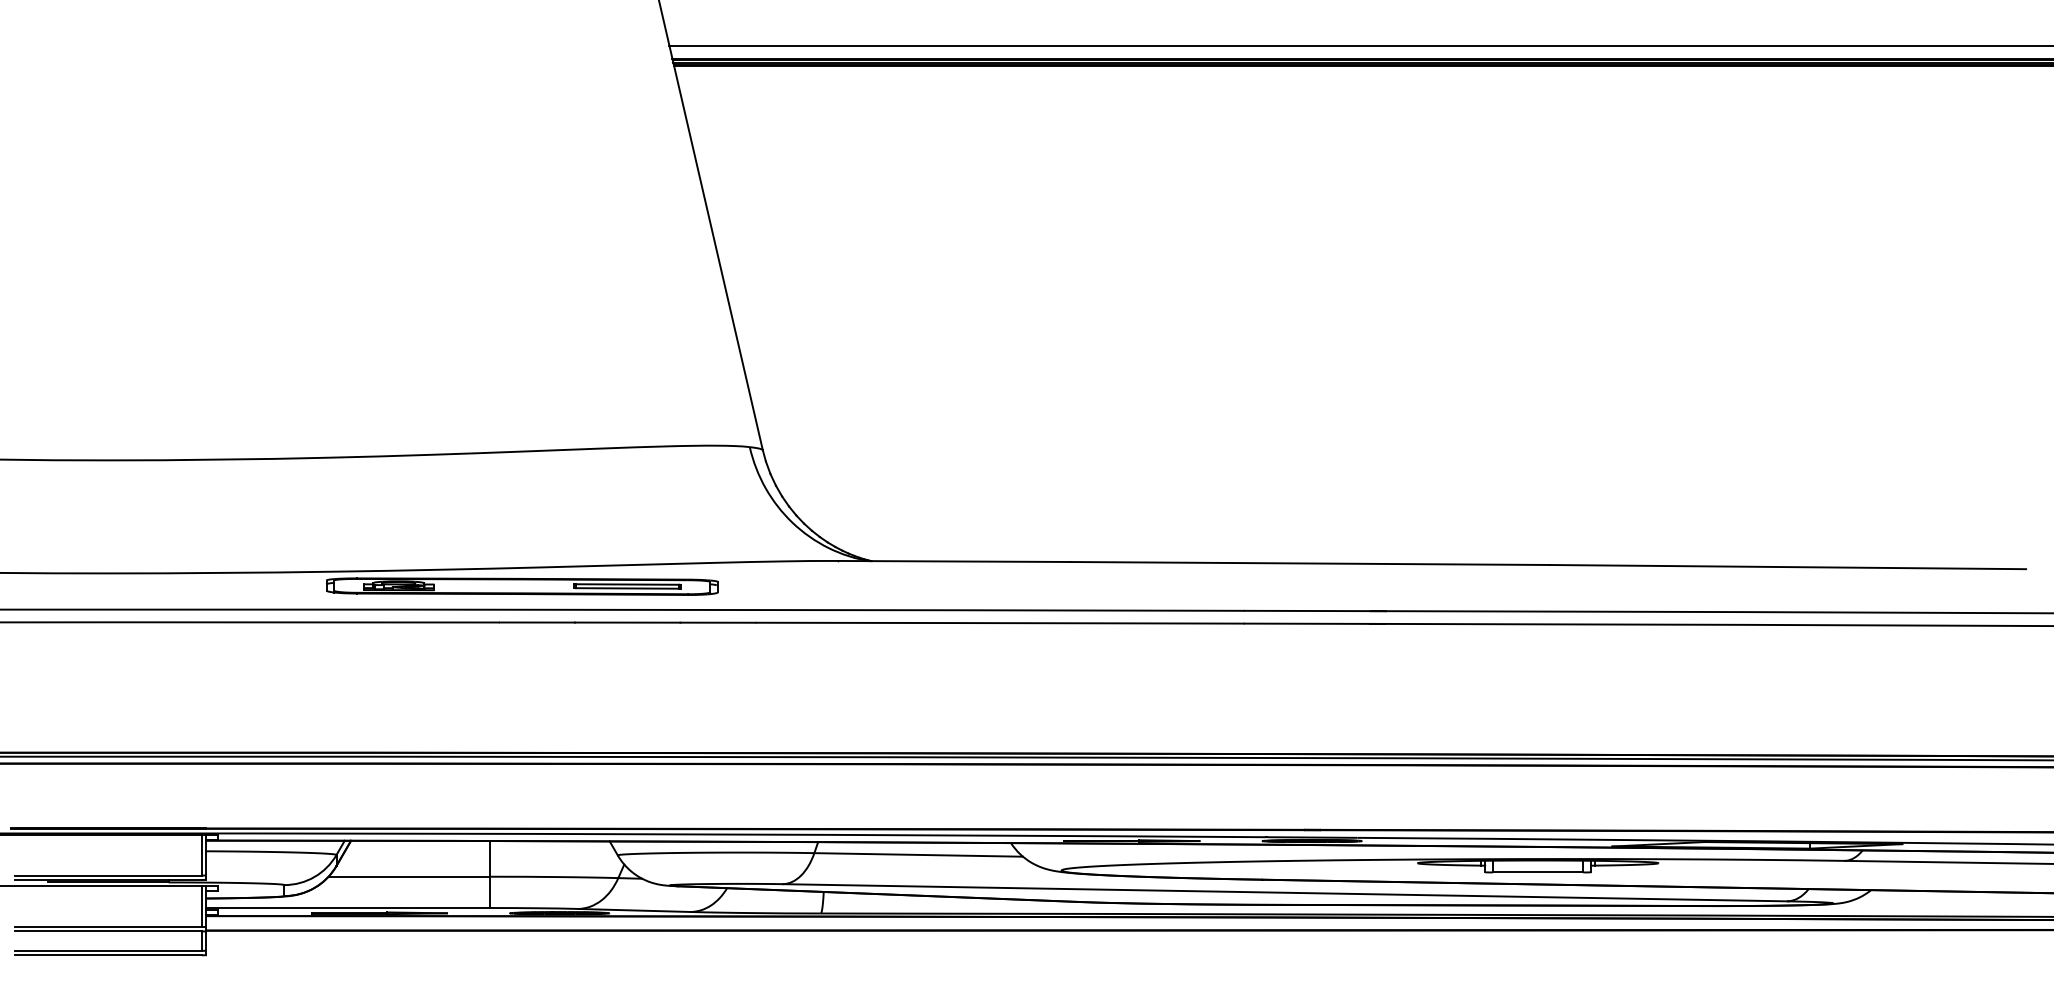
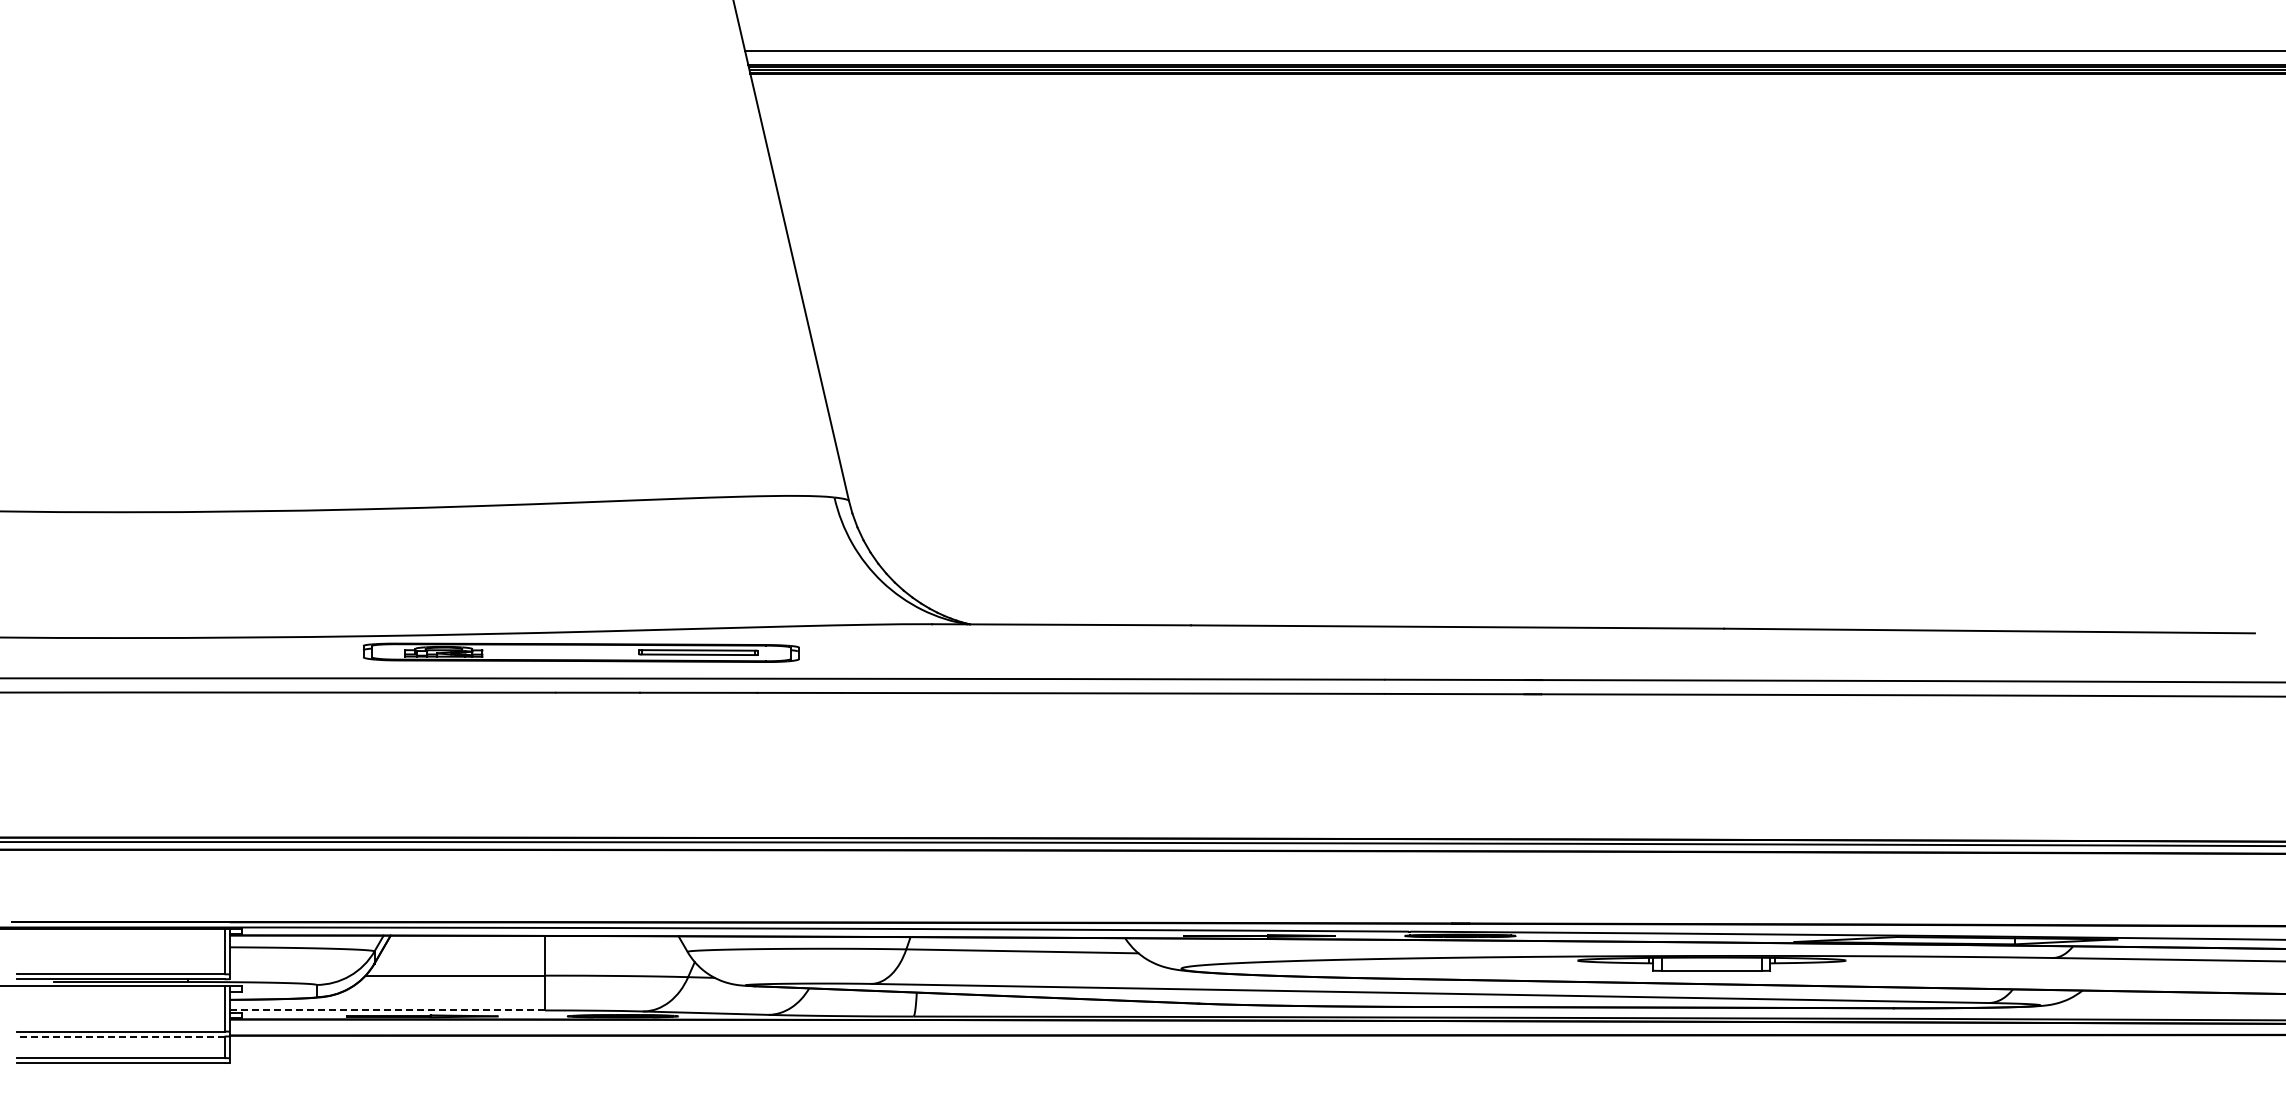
line: (348, 908) -> (387, 1010), solid -> dashed
line: (108, 931) -> (120, 1036), solid -> dashed

